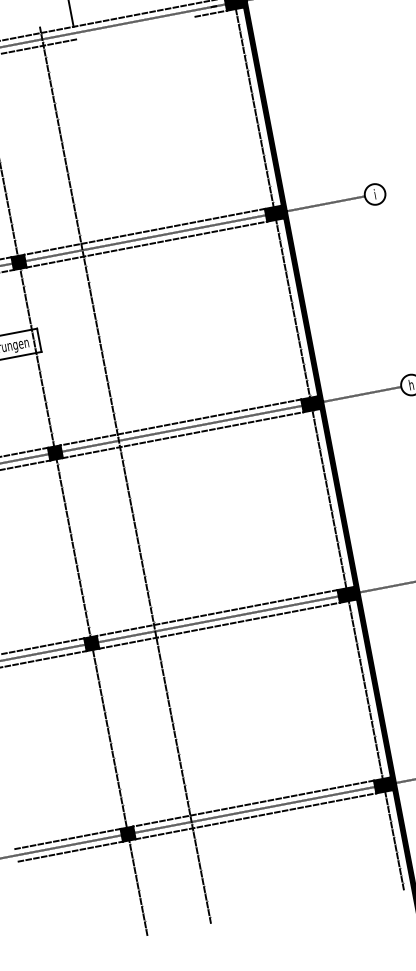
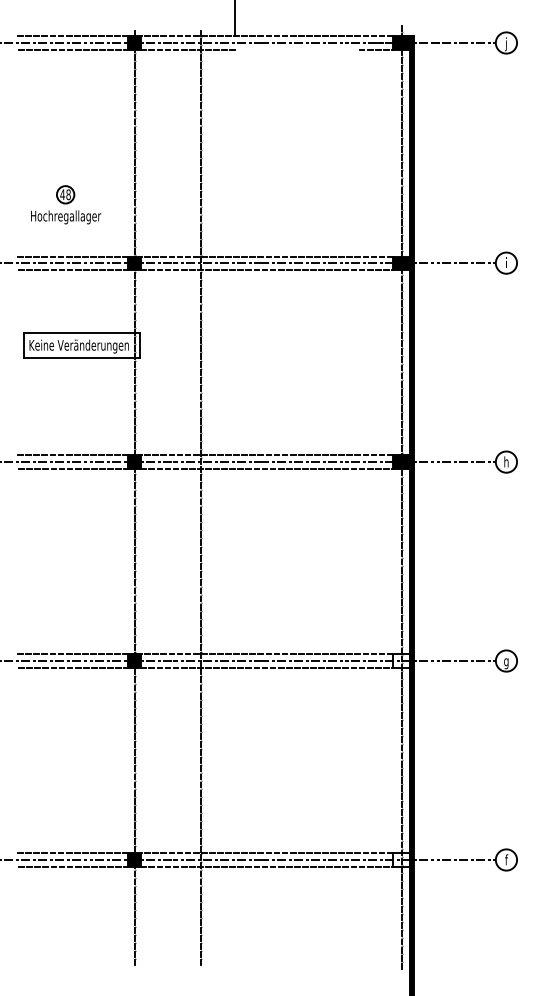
fill: (346, 594) -> (400, 660), removed
fill: (382, 785) -> (400, 859), removed

